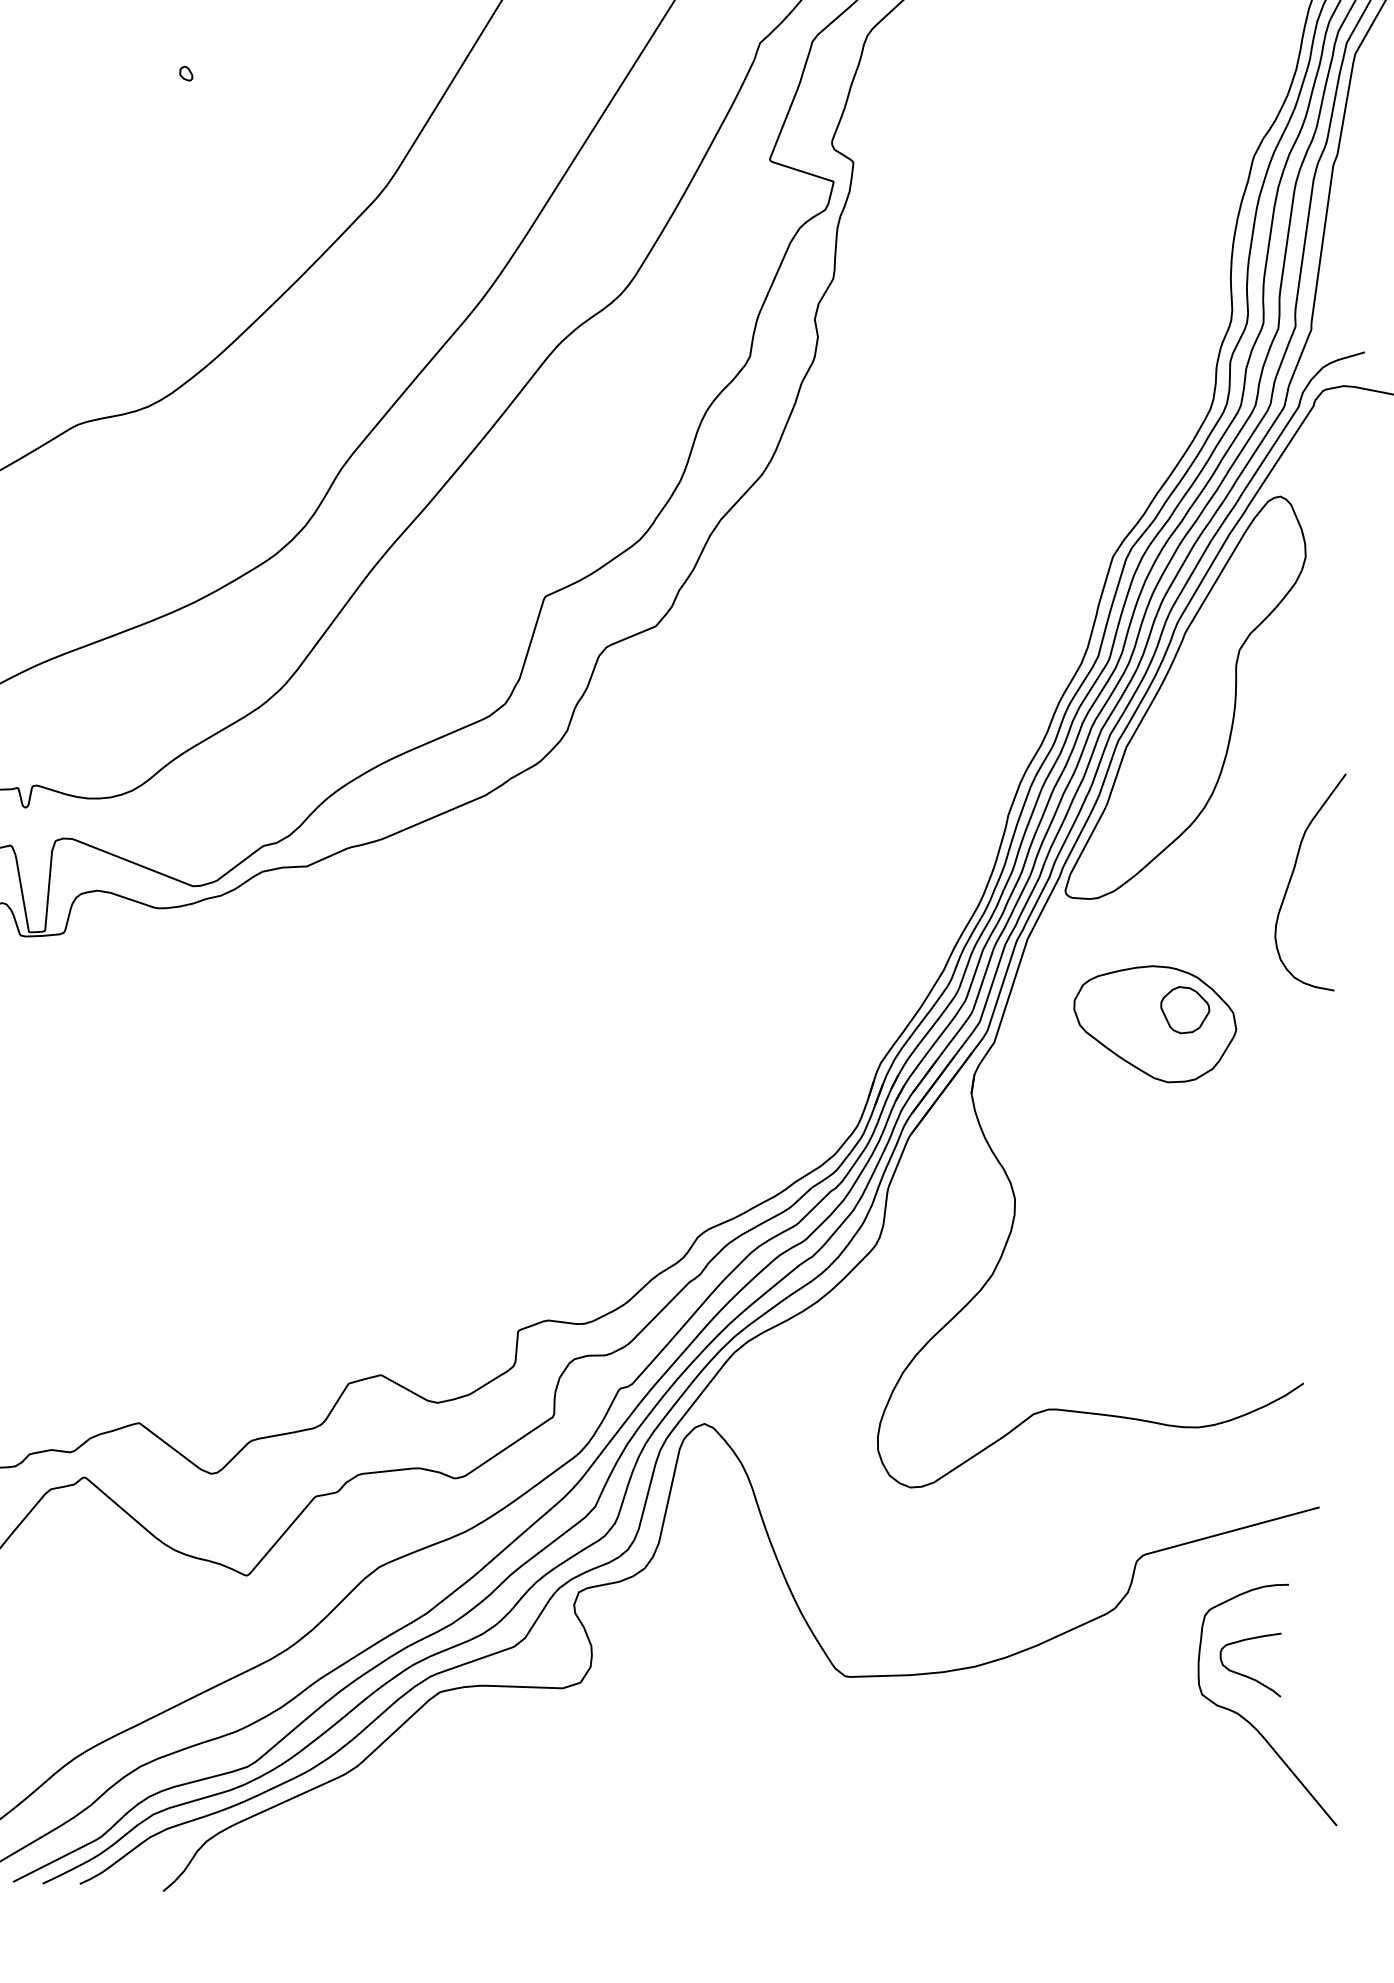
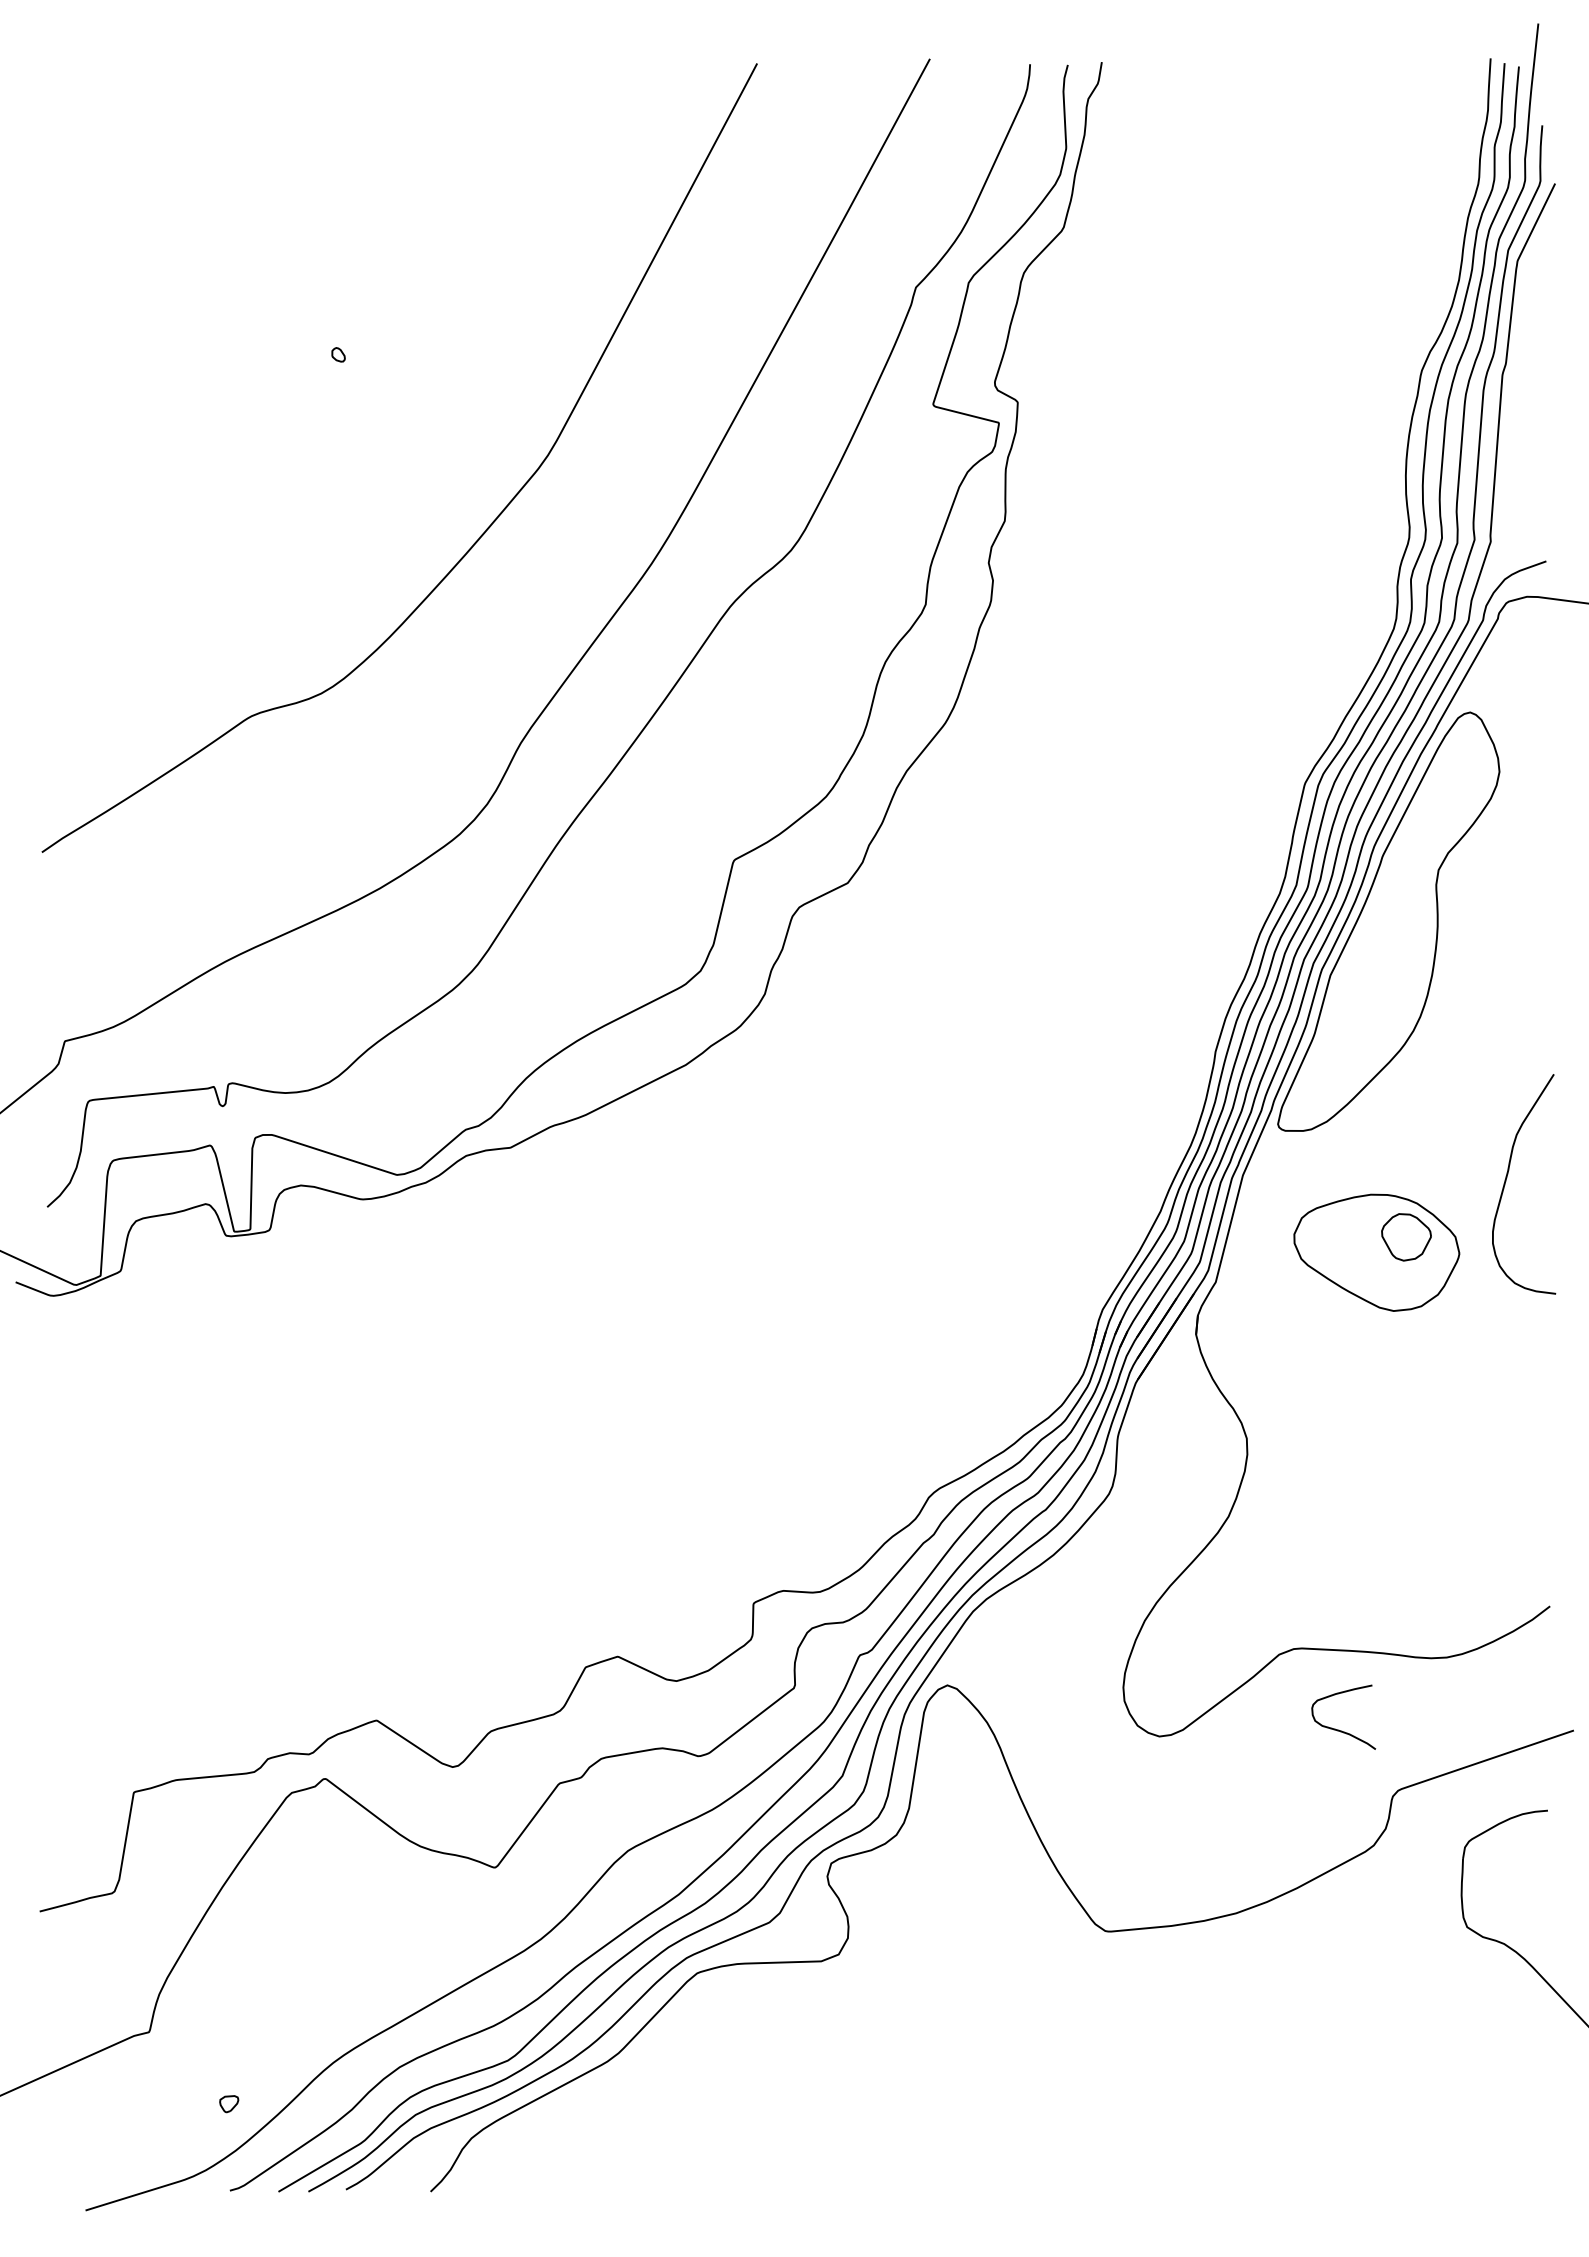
curve: (1292, 876) -> (1506, 1181), moved
curve: (1245, 1674) -> (1338, 1729), moved

